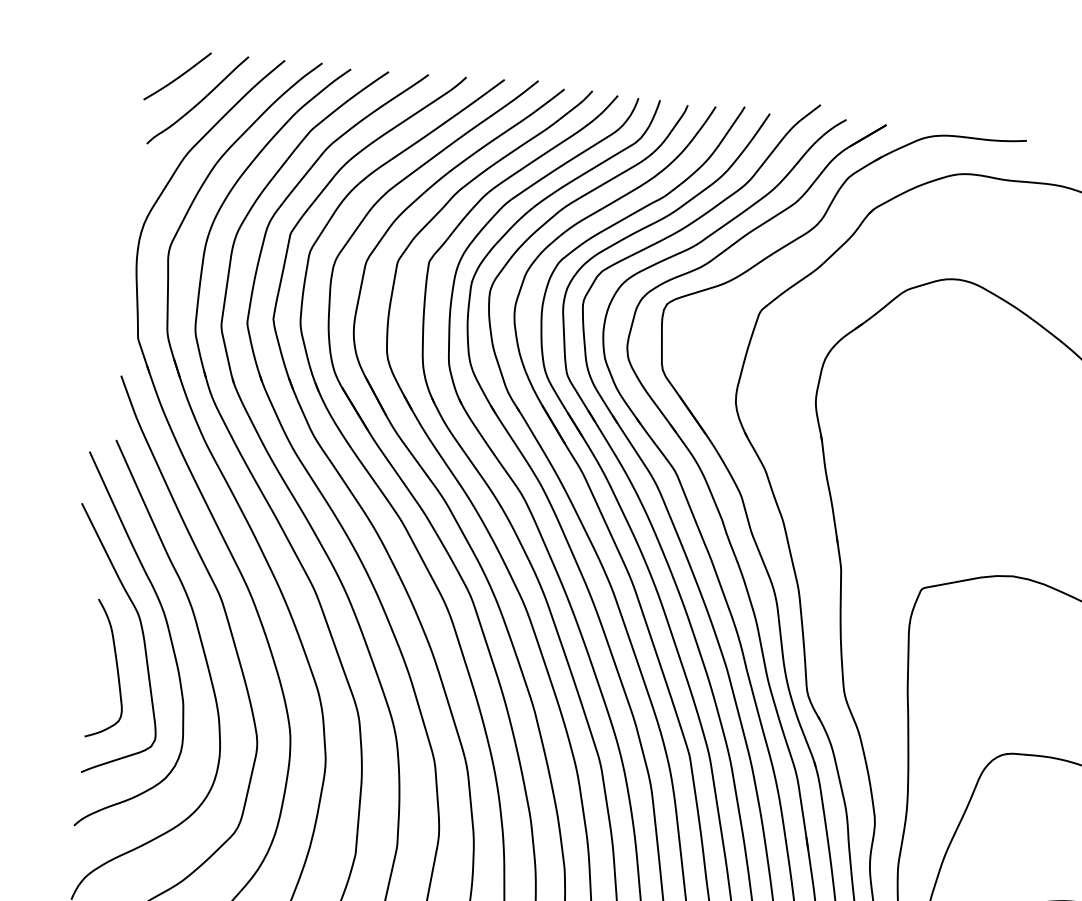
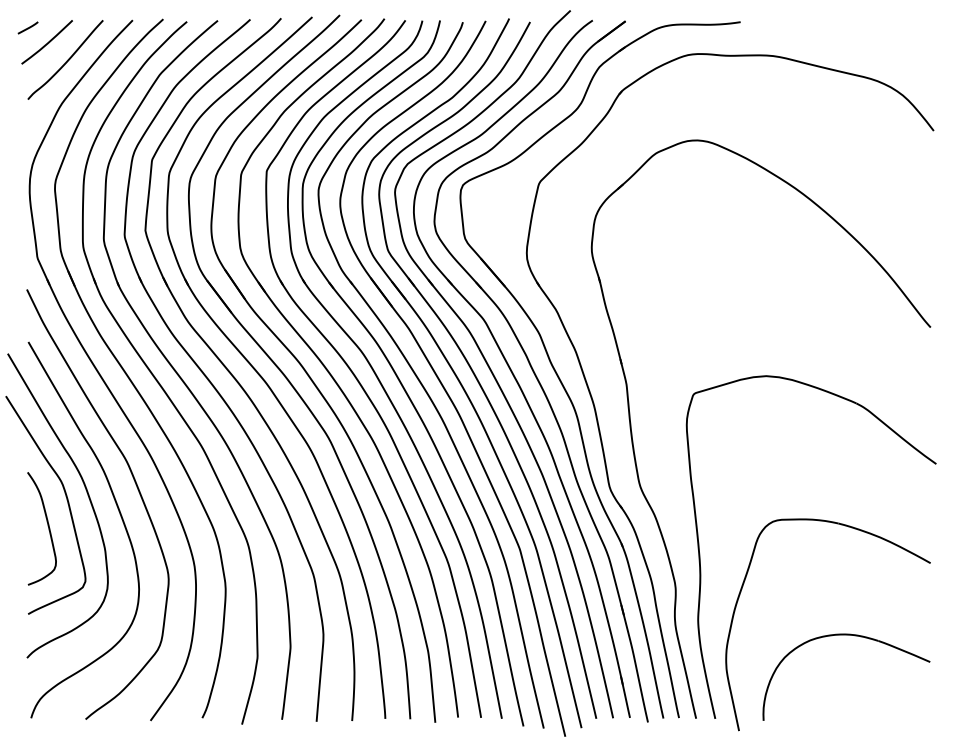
line: (155, 55) -> (27, 27), added

